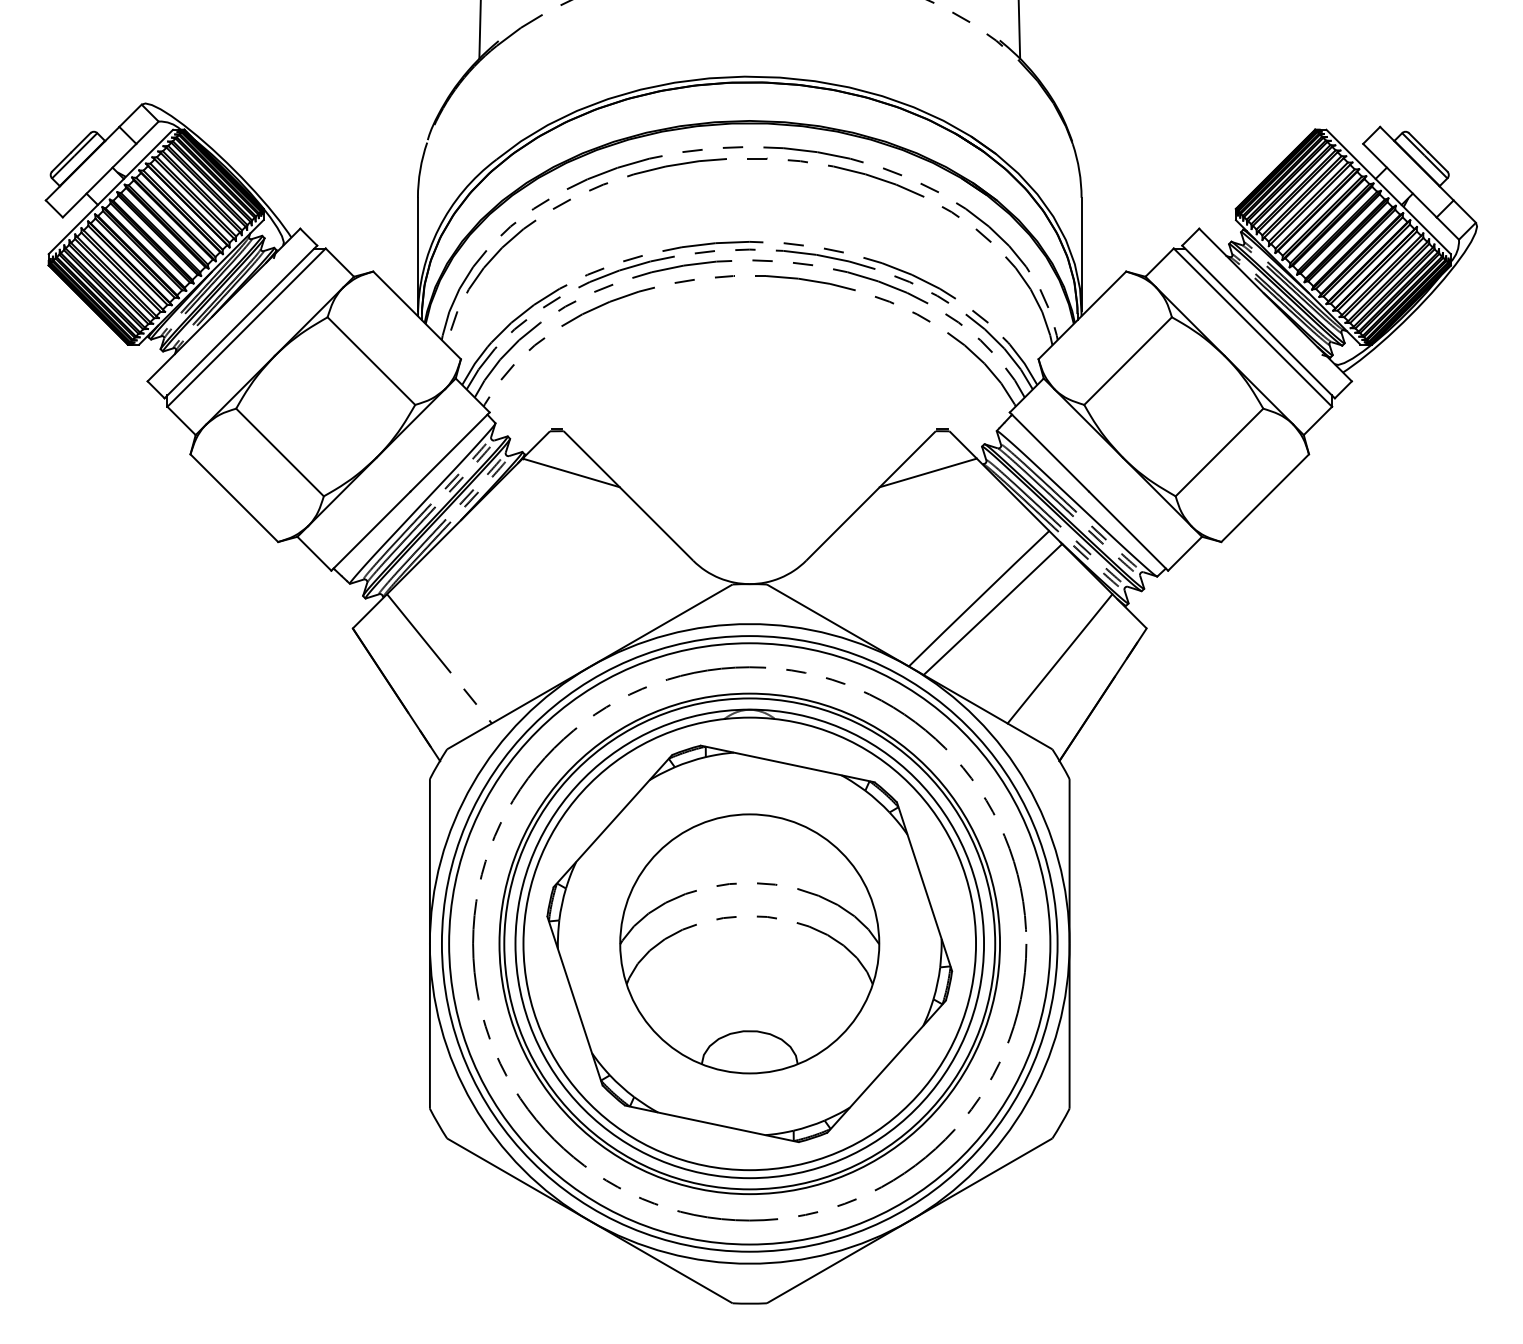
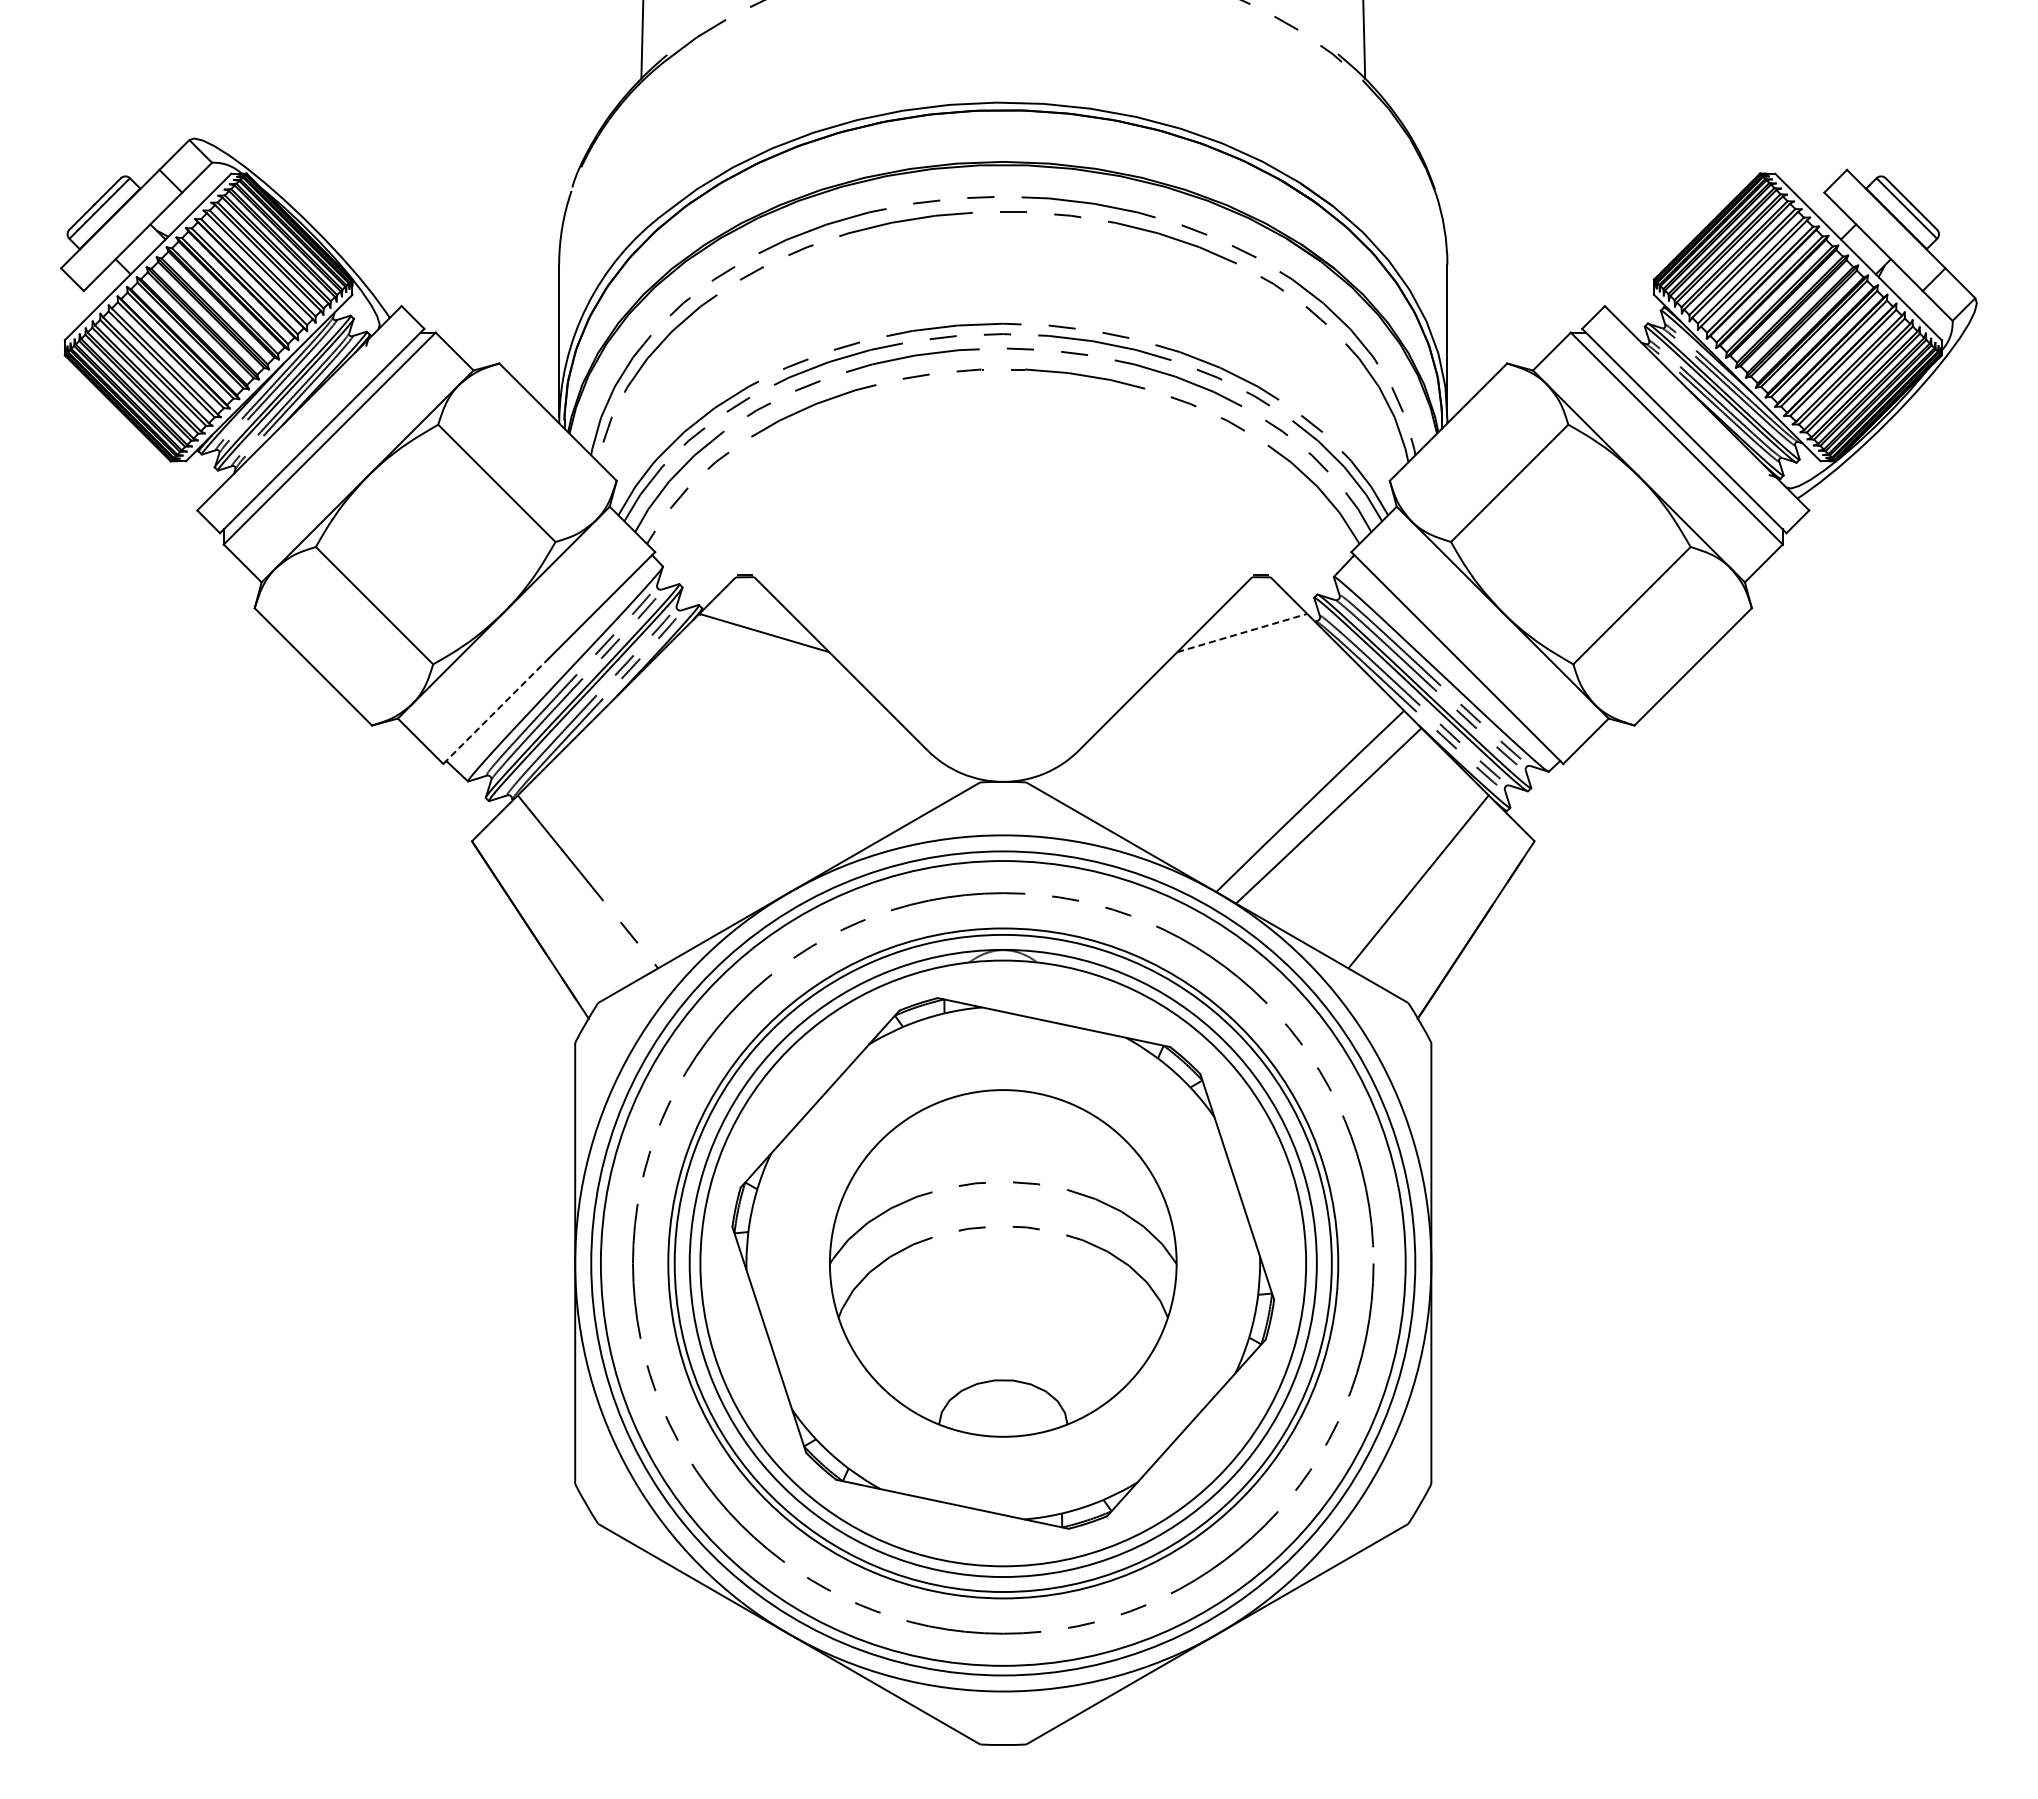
line: (928, 473) -> (1242, 633), solid -> dashed
line: (371, 531) -> (496, 711), solid -> dashed

